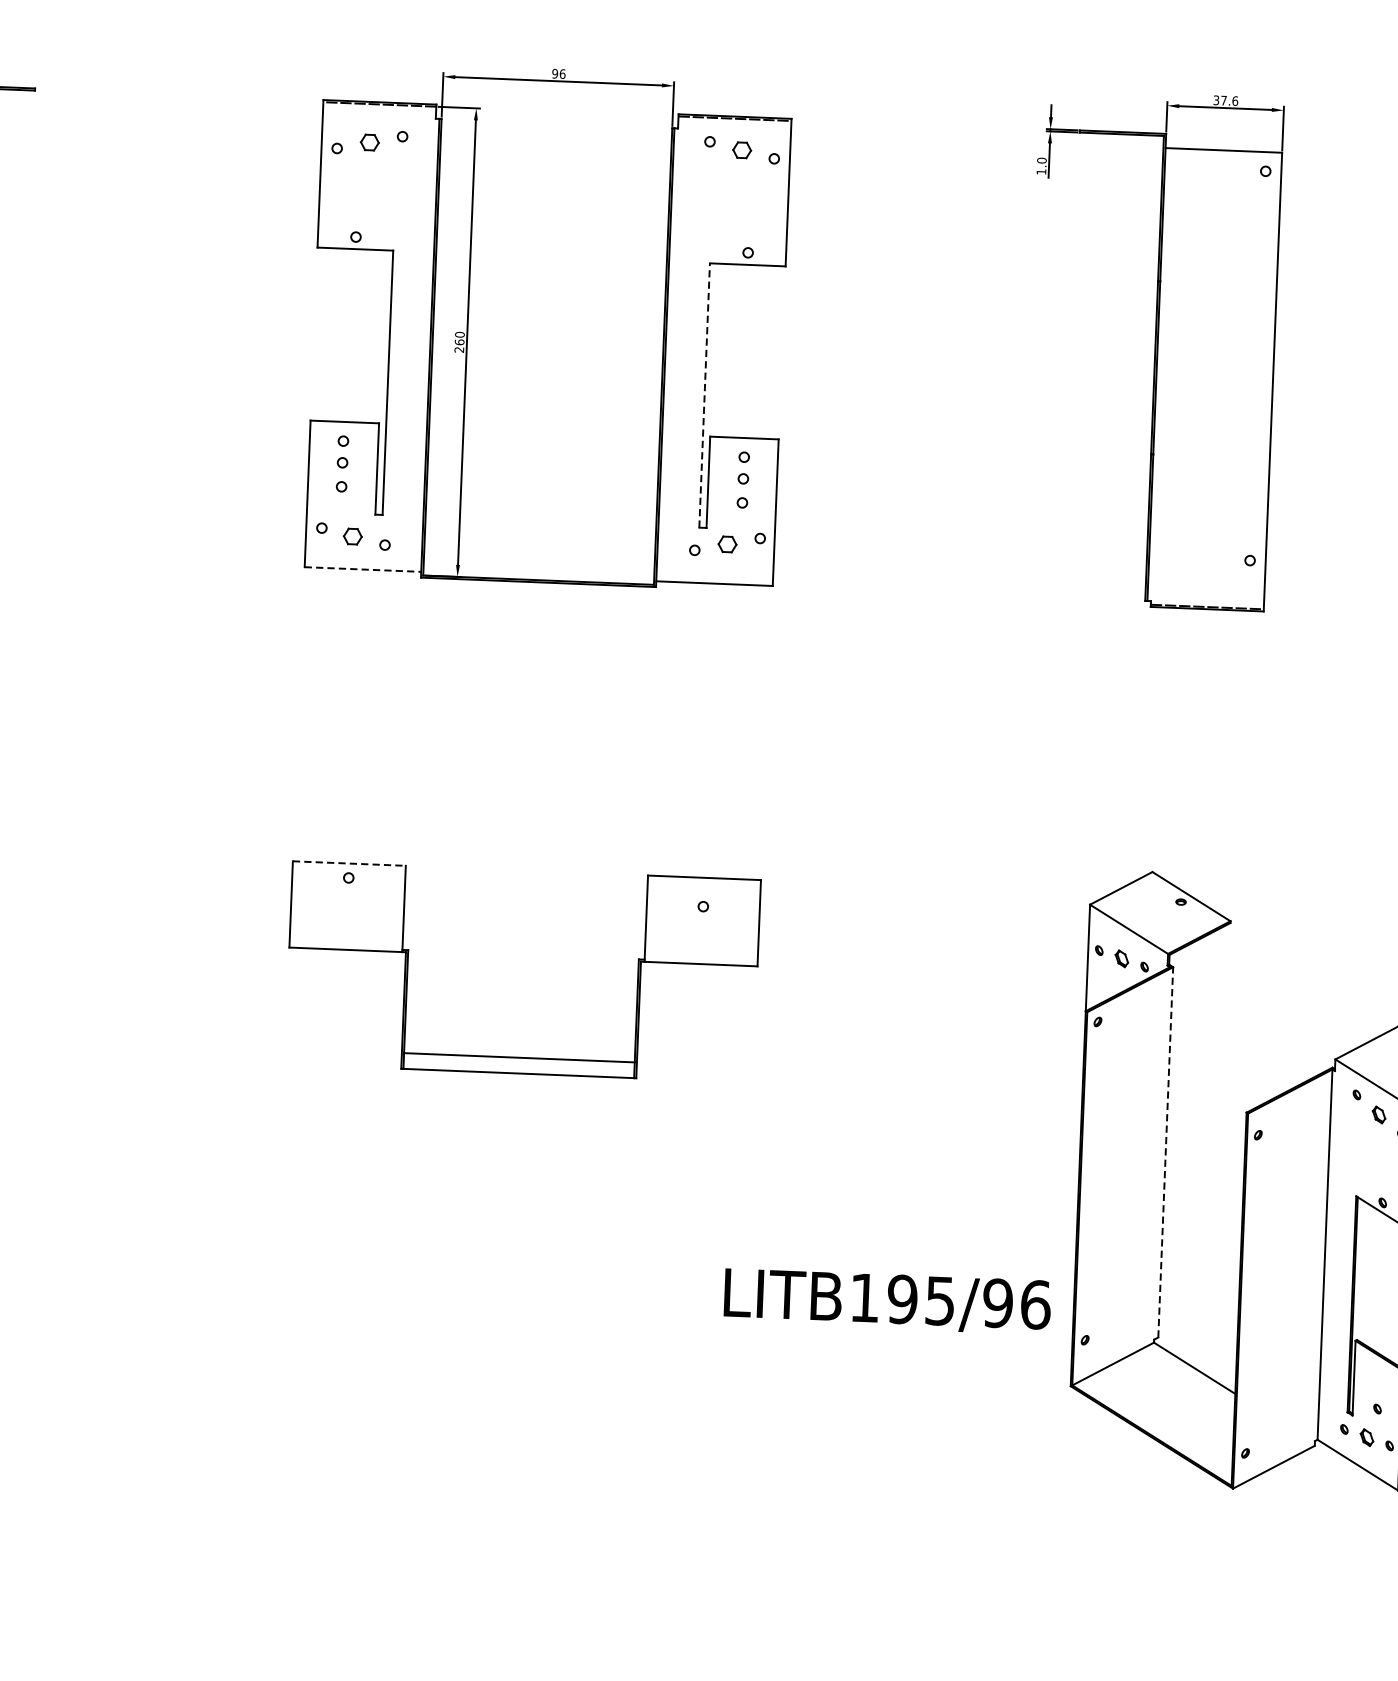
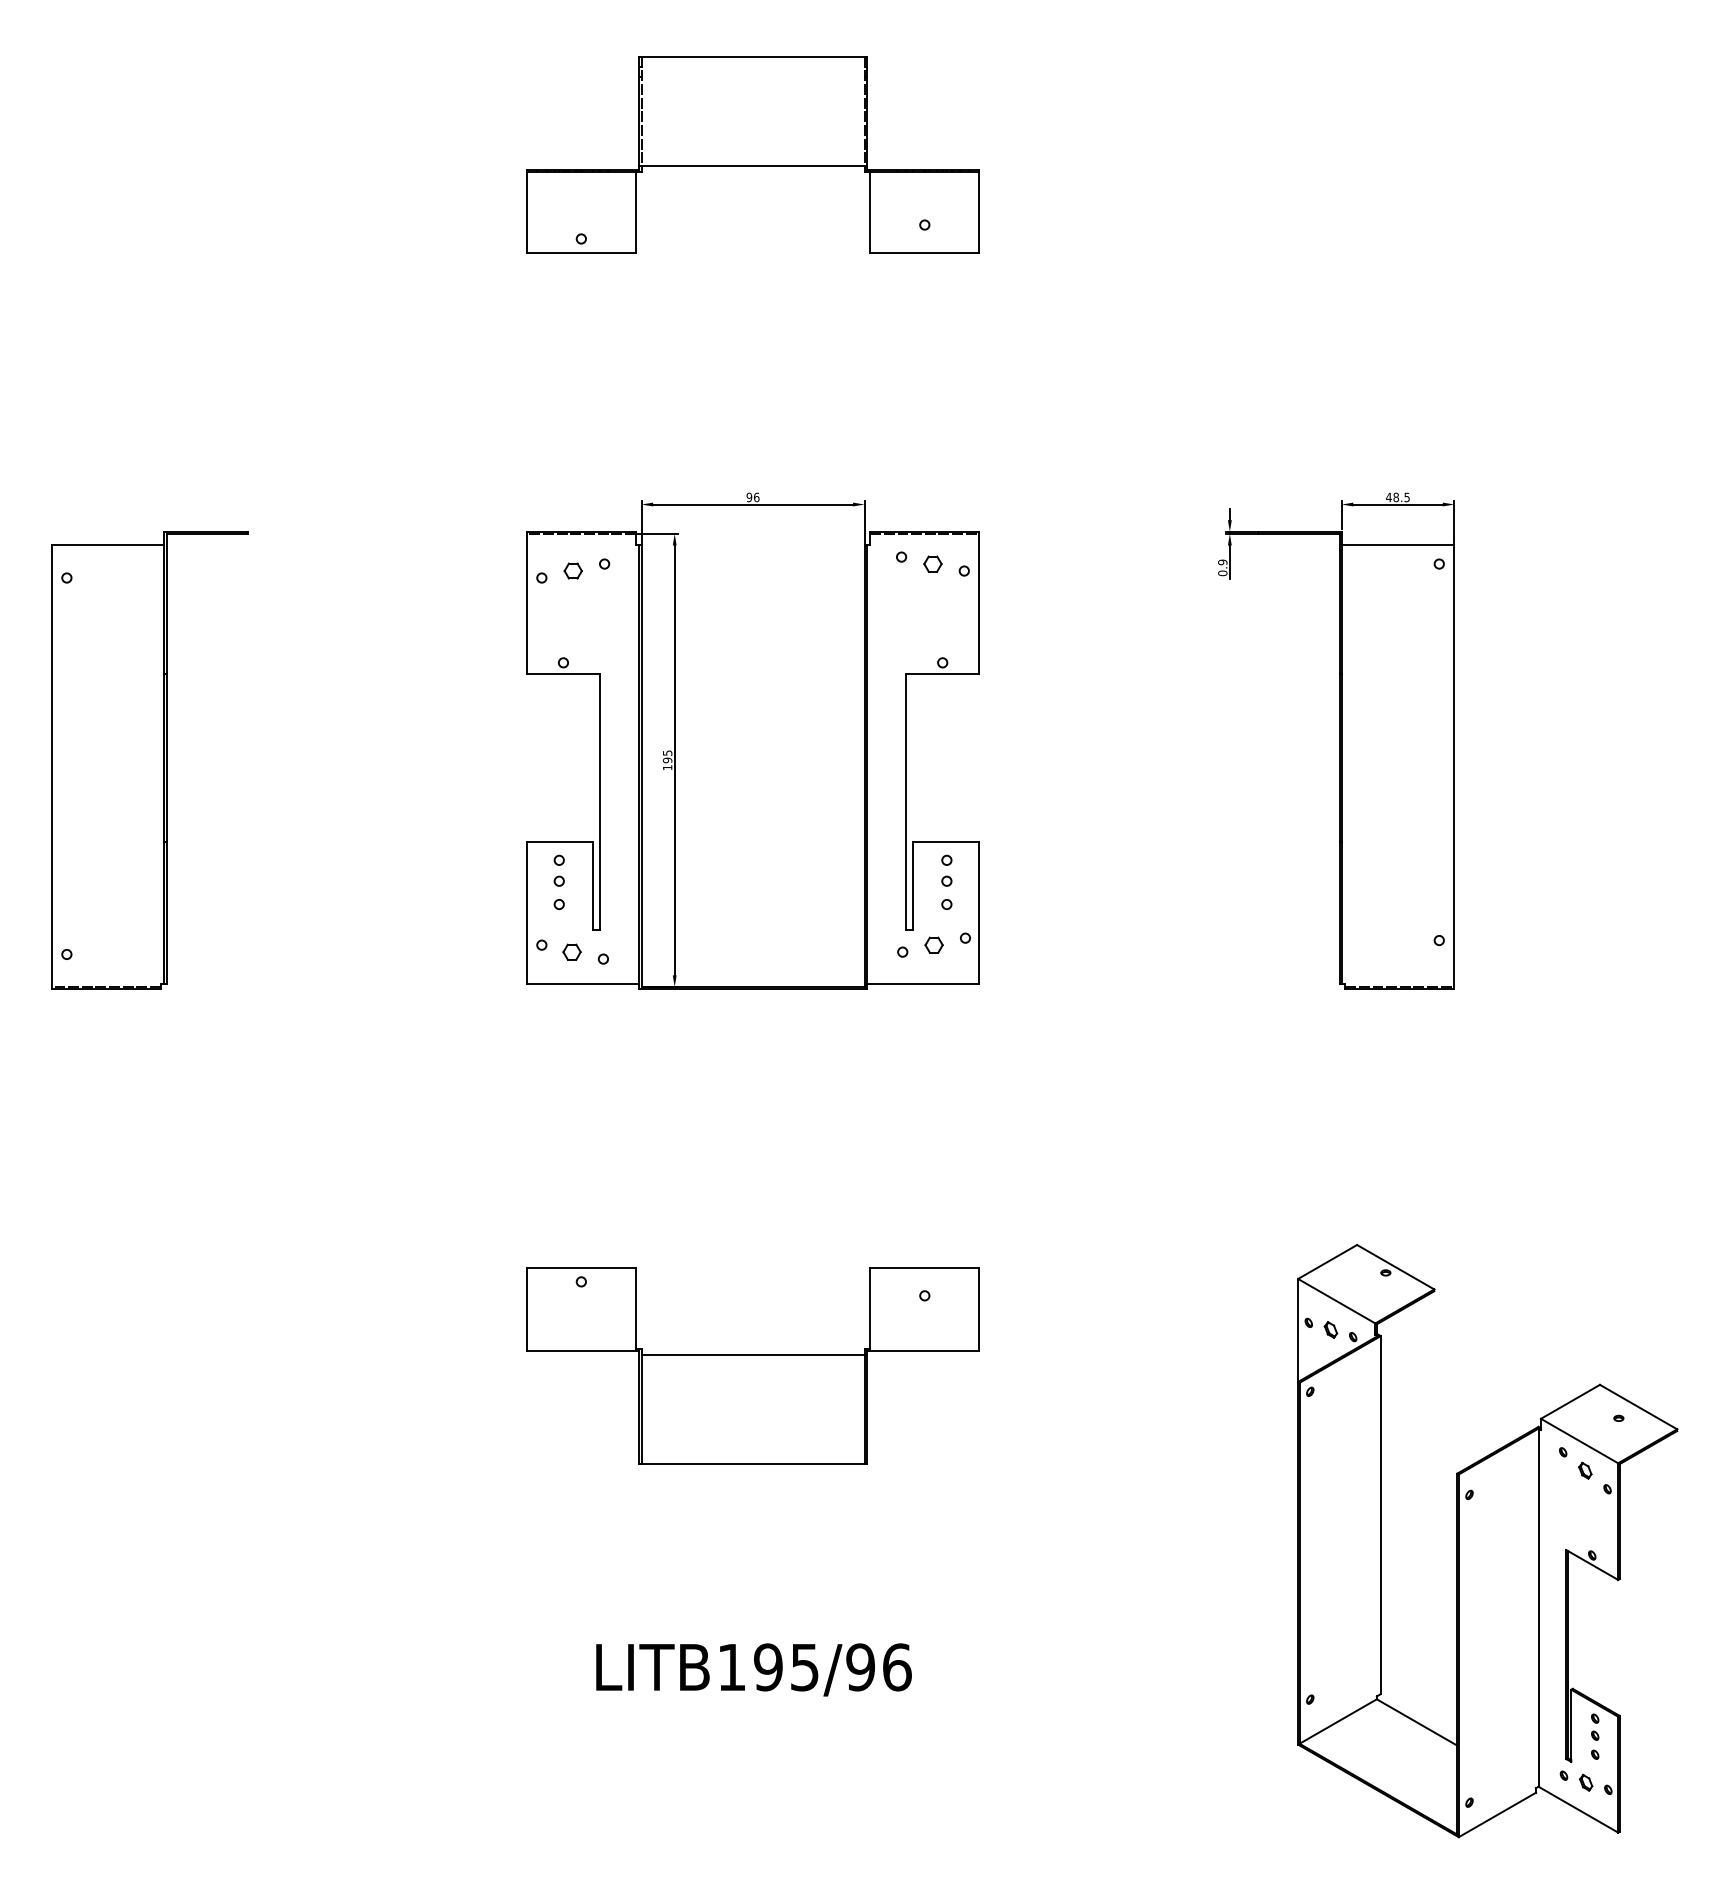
text: (1225, 100) -> (1397, 497), 37.6 -> 48.5
text: (1041, 165) -> (1222, 567), 1.0 -> 0.9
text: (459, 342) -> (667, 760), 260 -> 195
line: (704, 395) -> (906, 802), dashed -> solid
line: (363, 569) -> (583, 983), dashed -> solid
line: (349, 863) -> (581, 1267), dashed -> solid
line: (518, 1057) -> (752, 1354), moved
line: (1165, 1151) -> (1380, 1514), dashed -> solid
text: (887, 1301) -> (753, 1669), moved
part: (1378, 1379) -> (1595, 1726), added

